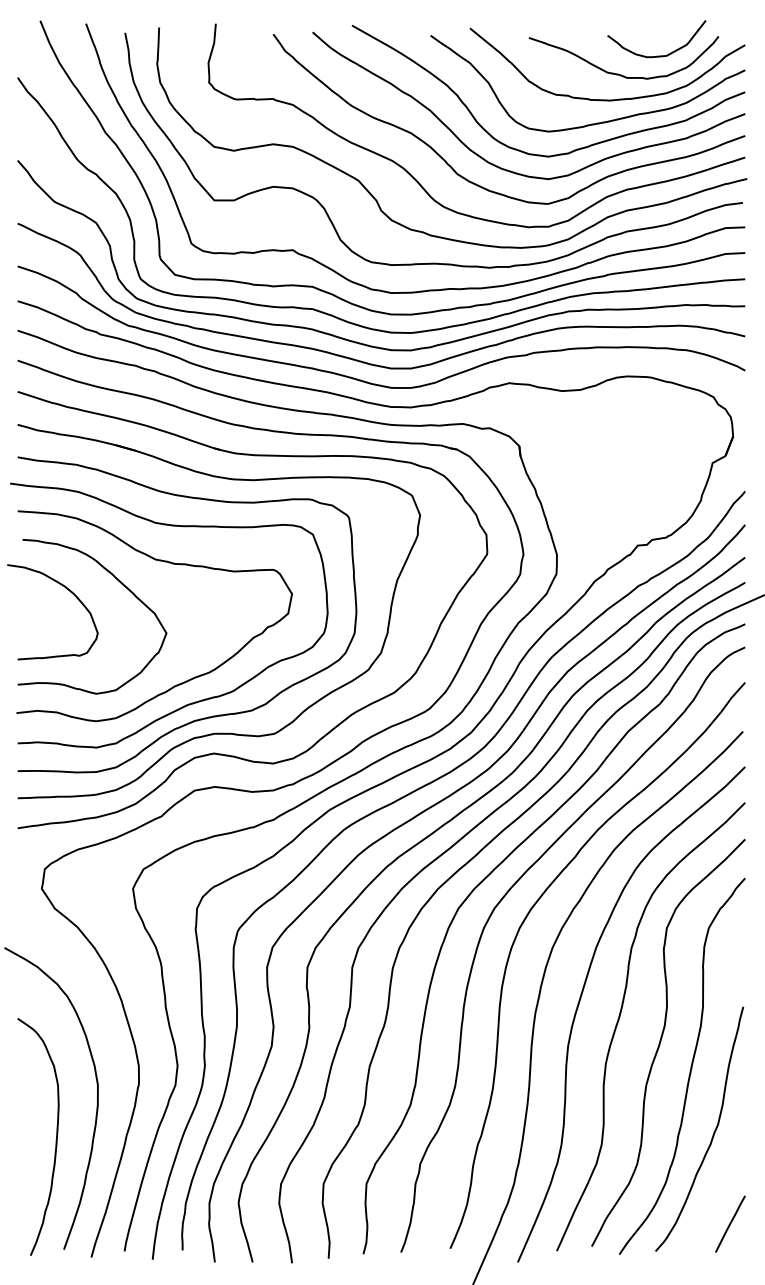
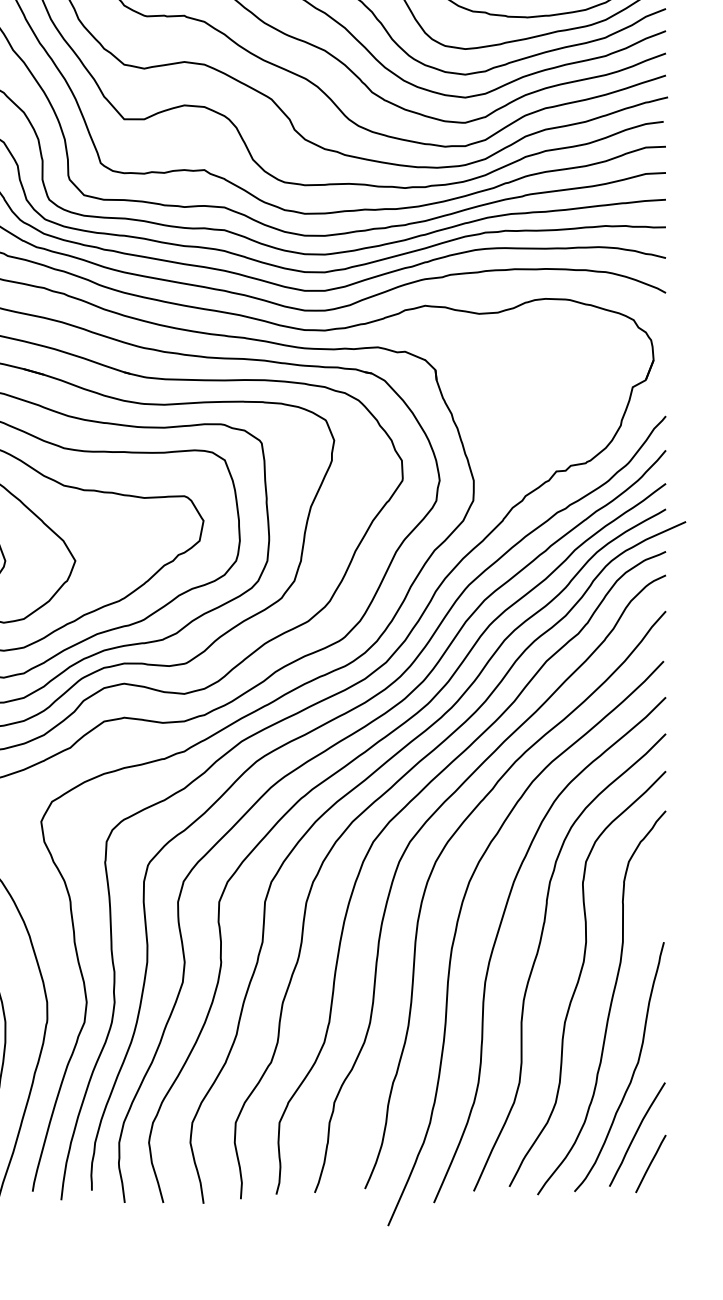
curve: (716, 1195) -> (636, 1134), added

